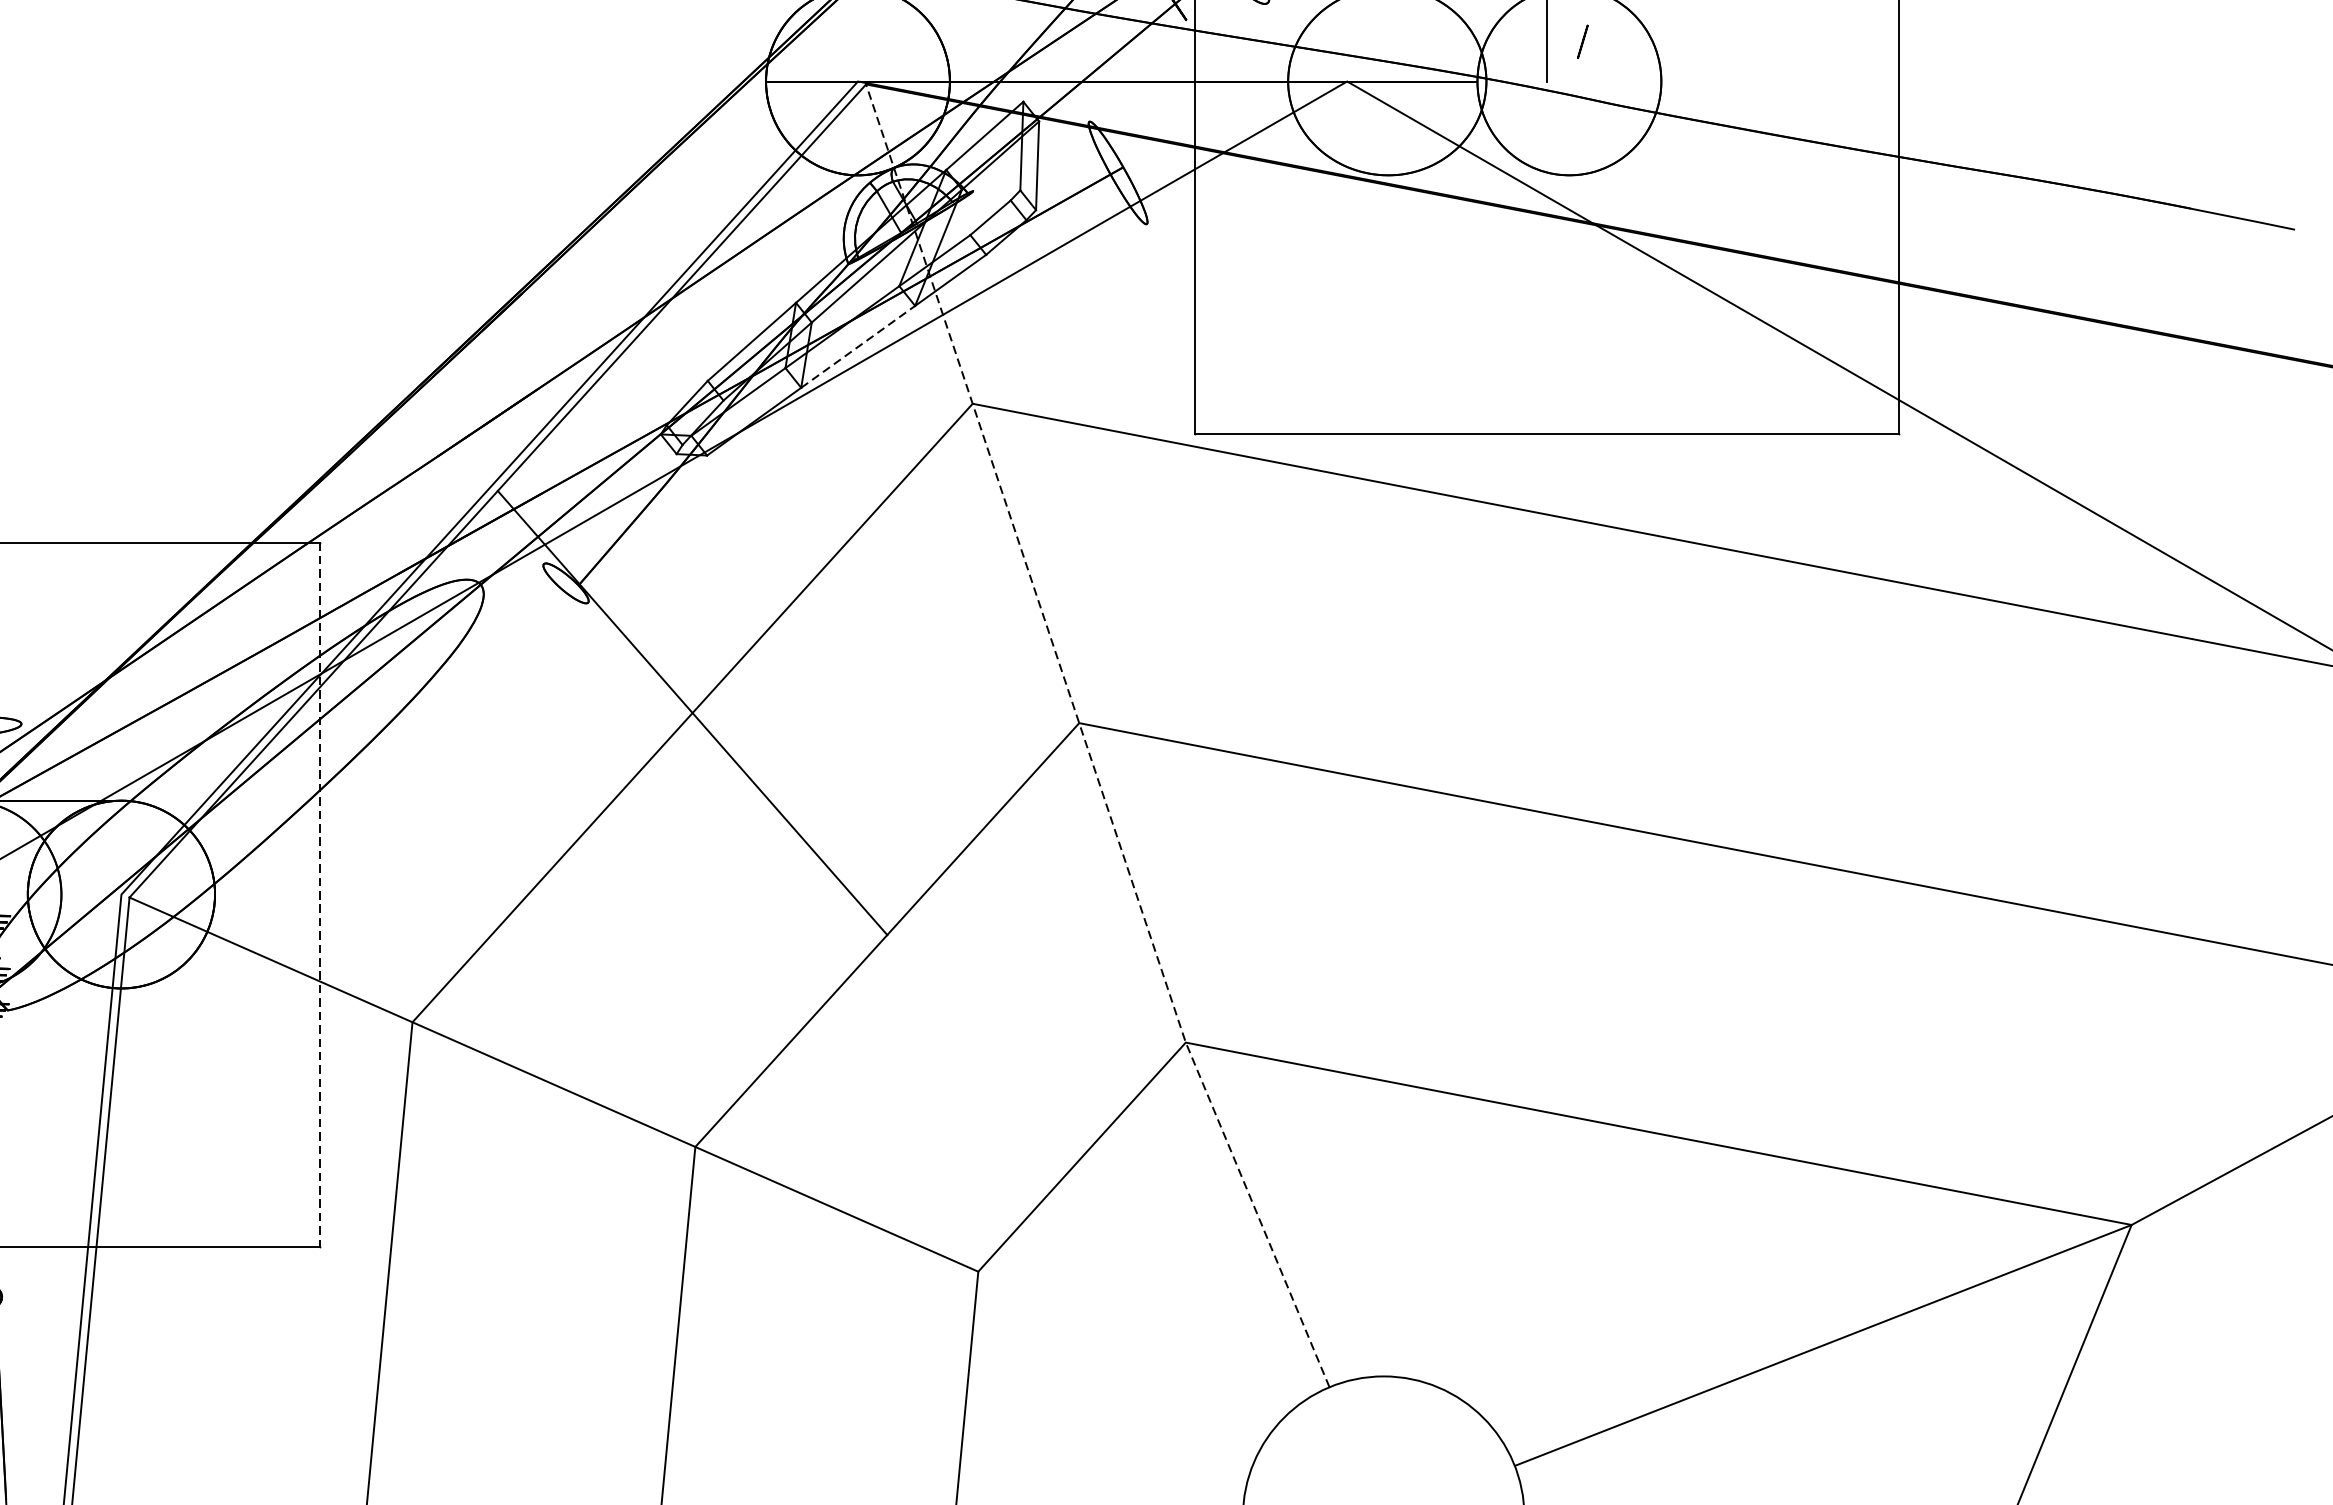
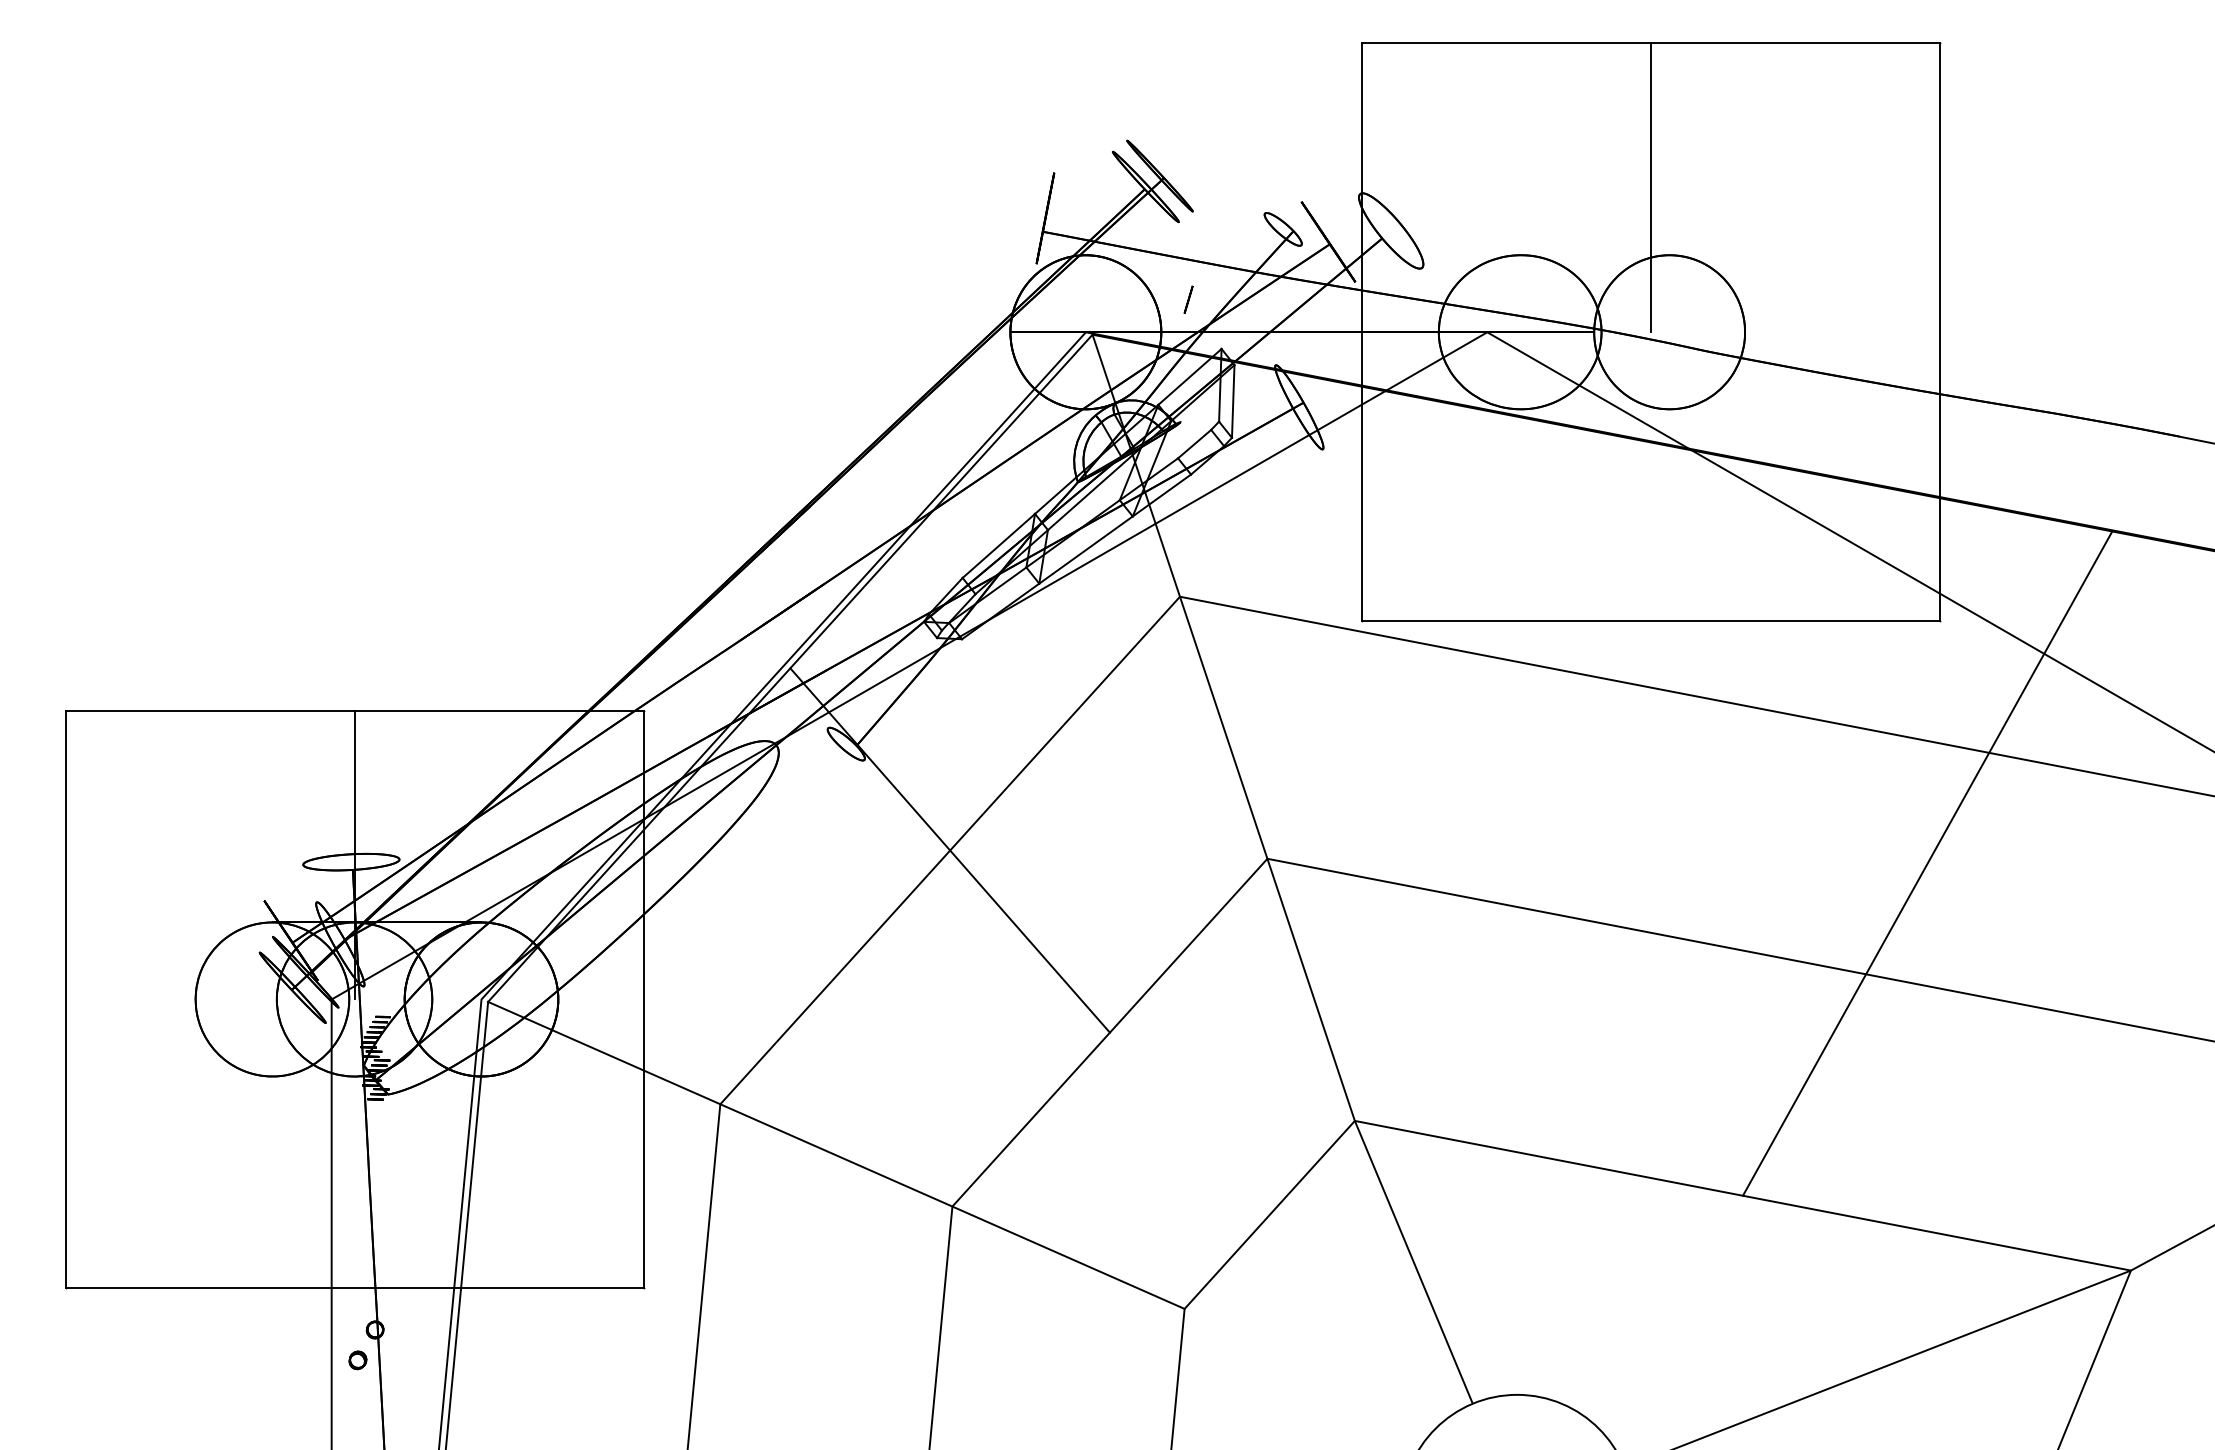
line: (1582, 41) -> (1188, 299), moved
line: (858, 347) -> (1086, 550), dashed -> solid
line: (1883, 728) -> (1927, 863), added
line: (1085, 741) -> (1272, 873), dashed -> solid
line: (320, 894) -> (644, 999), dashed -> solid

